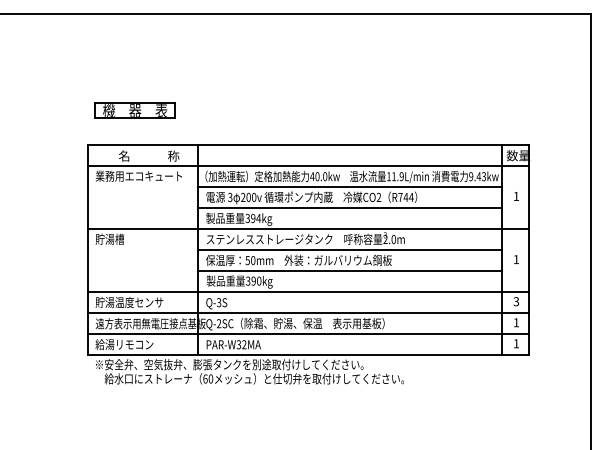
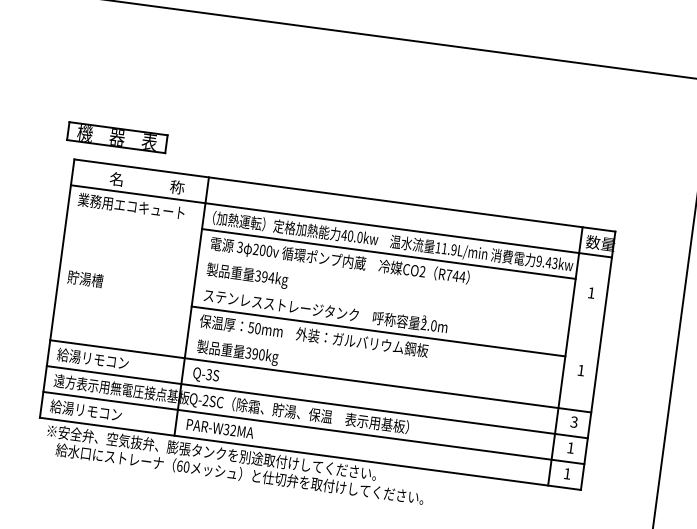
part: (134, 110) -> (116, 137), moved
line: (349, 207) -> (384, 279), removed
line: (308, 228) -> (331, 298), removed
line: (349, 271) -> (374, 357), removed
text: (129, 302) -> (99, 359), 貯湯温度センサ -> 給湯リモコン

